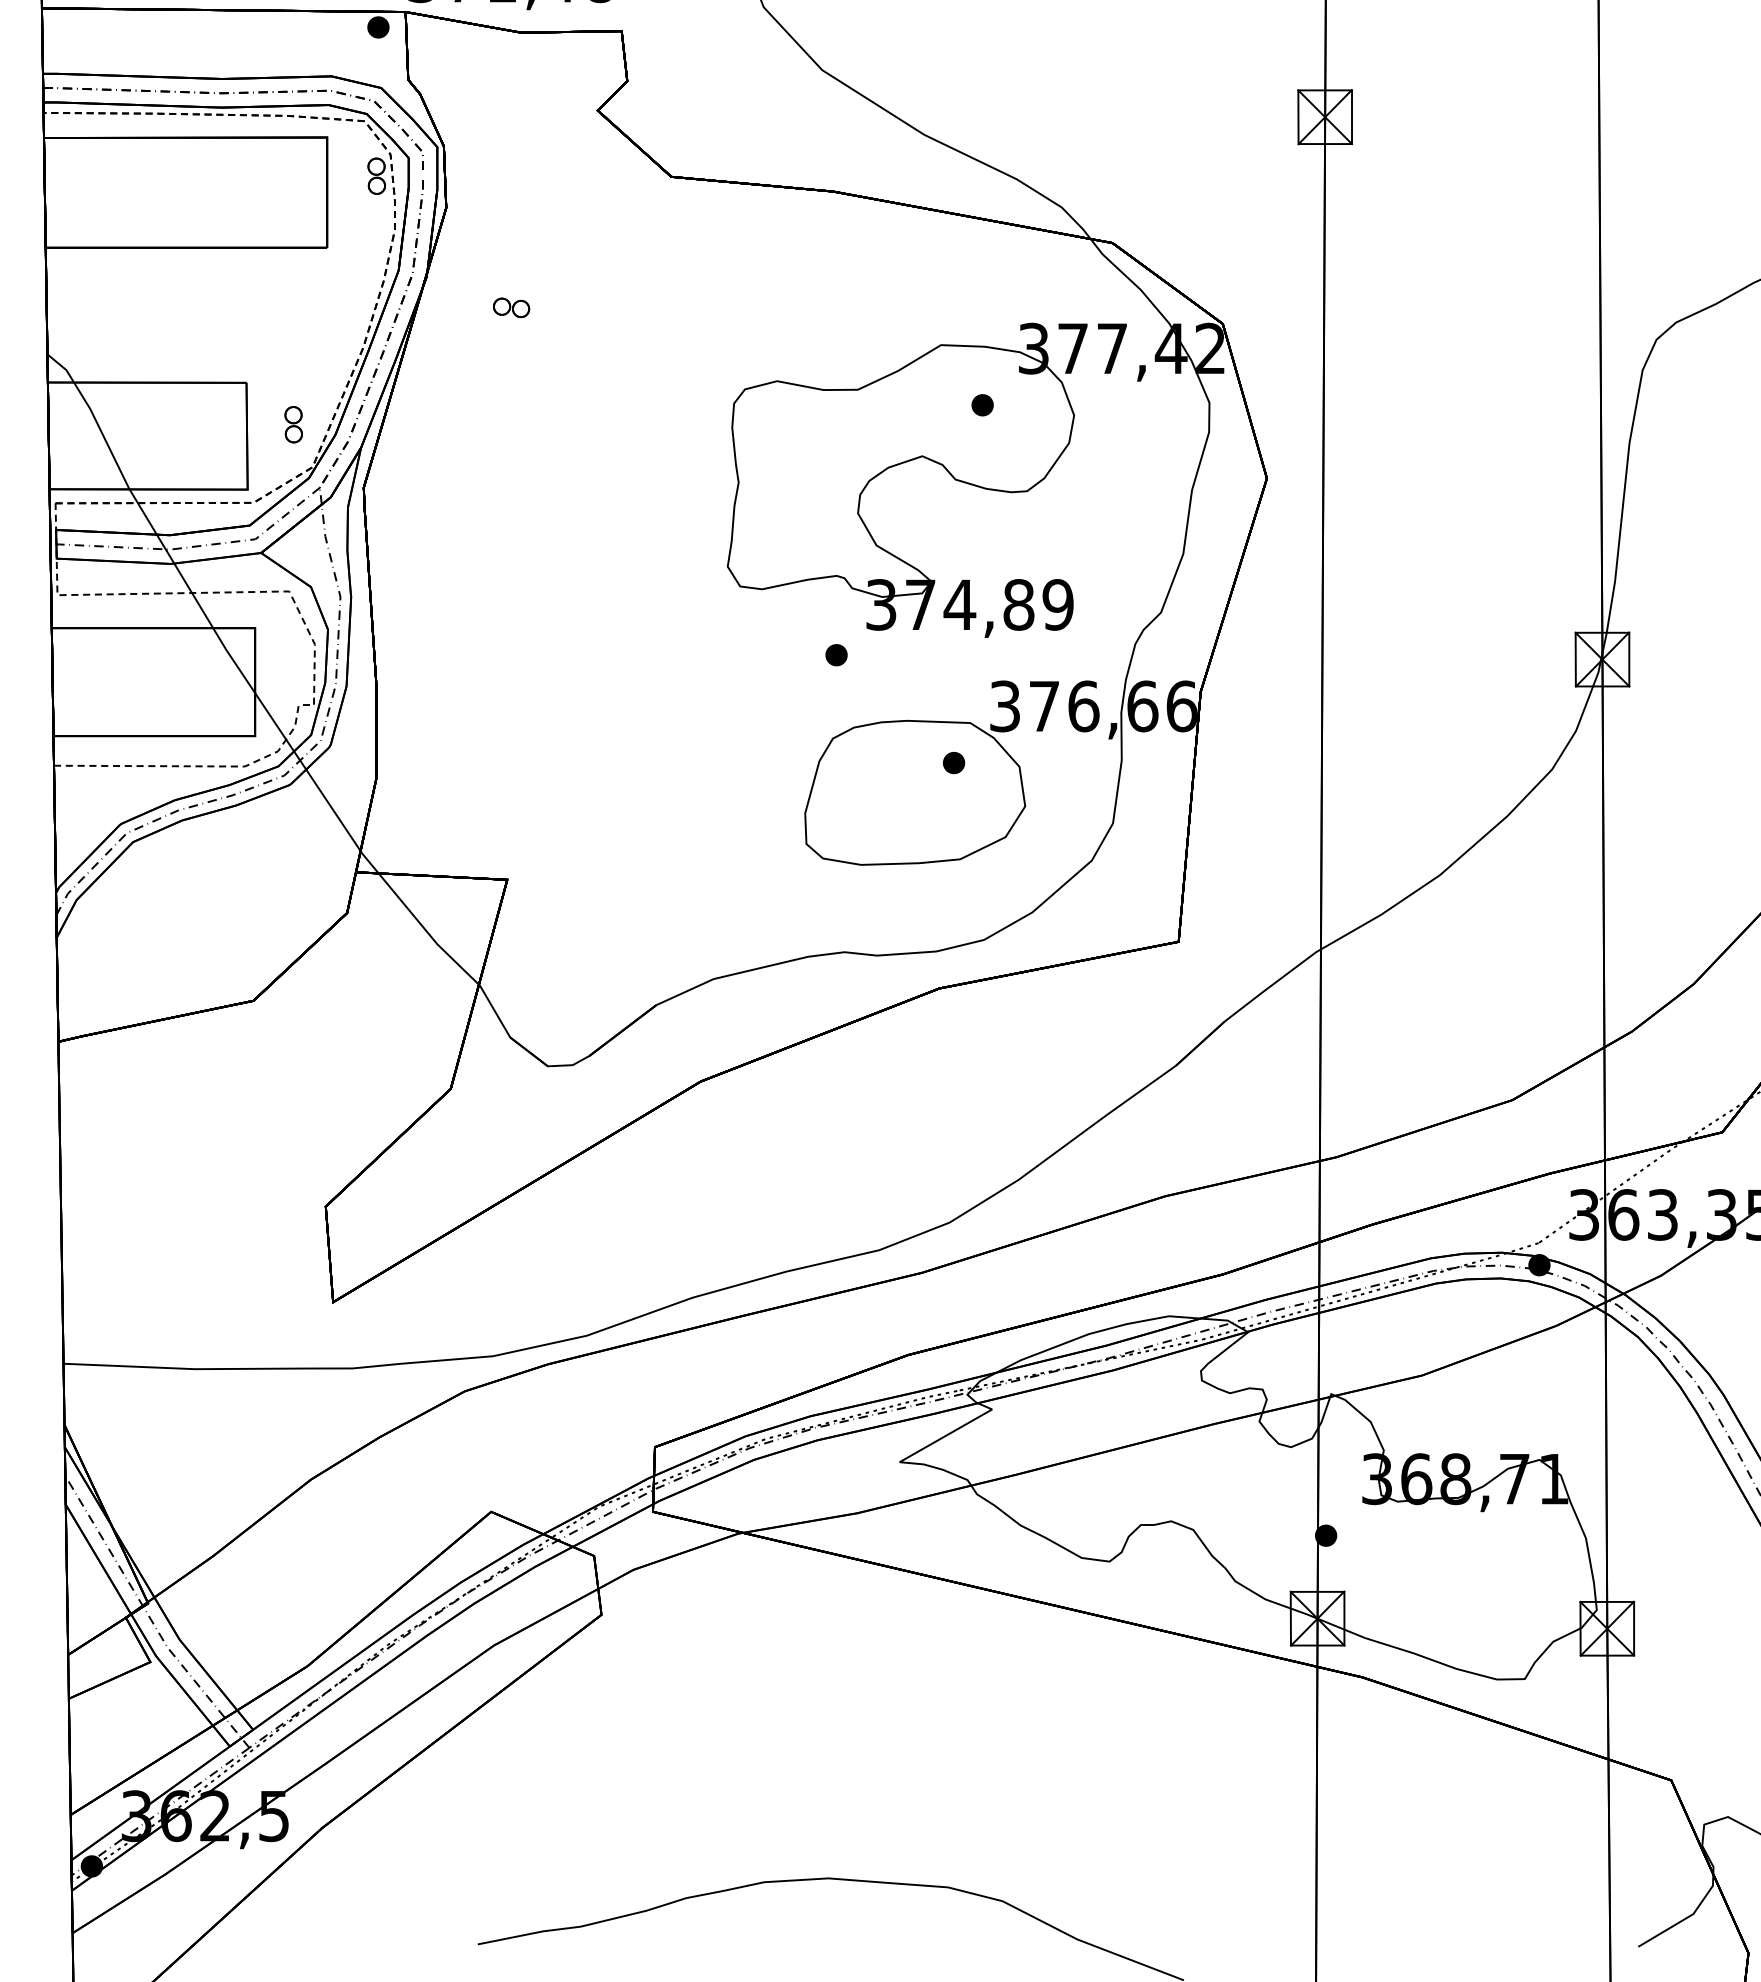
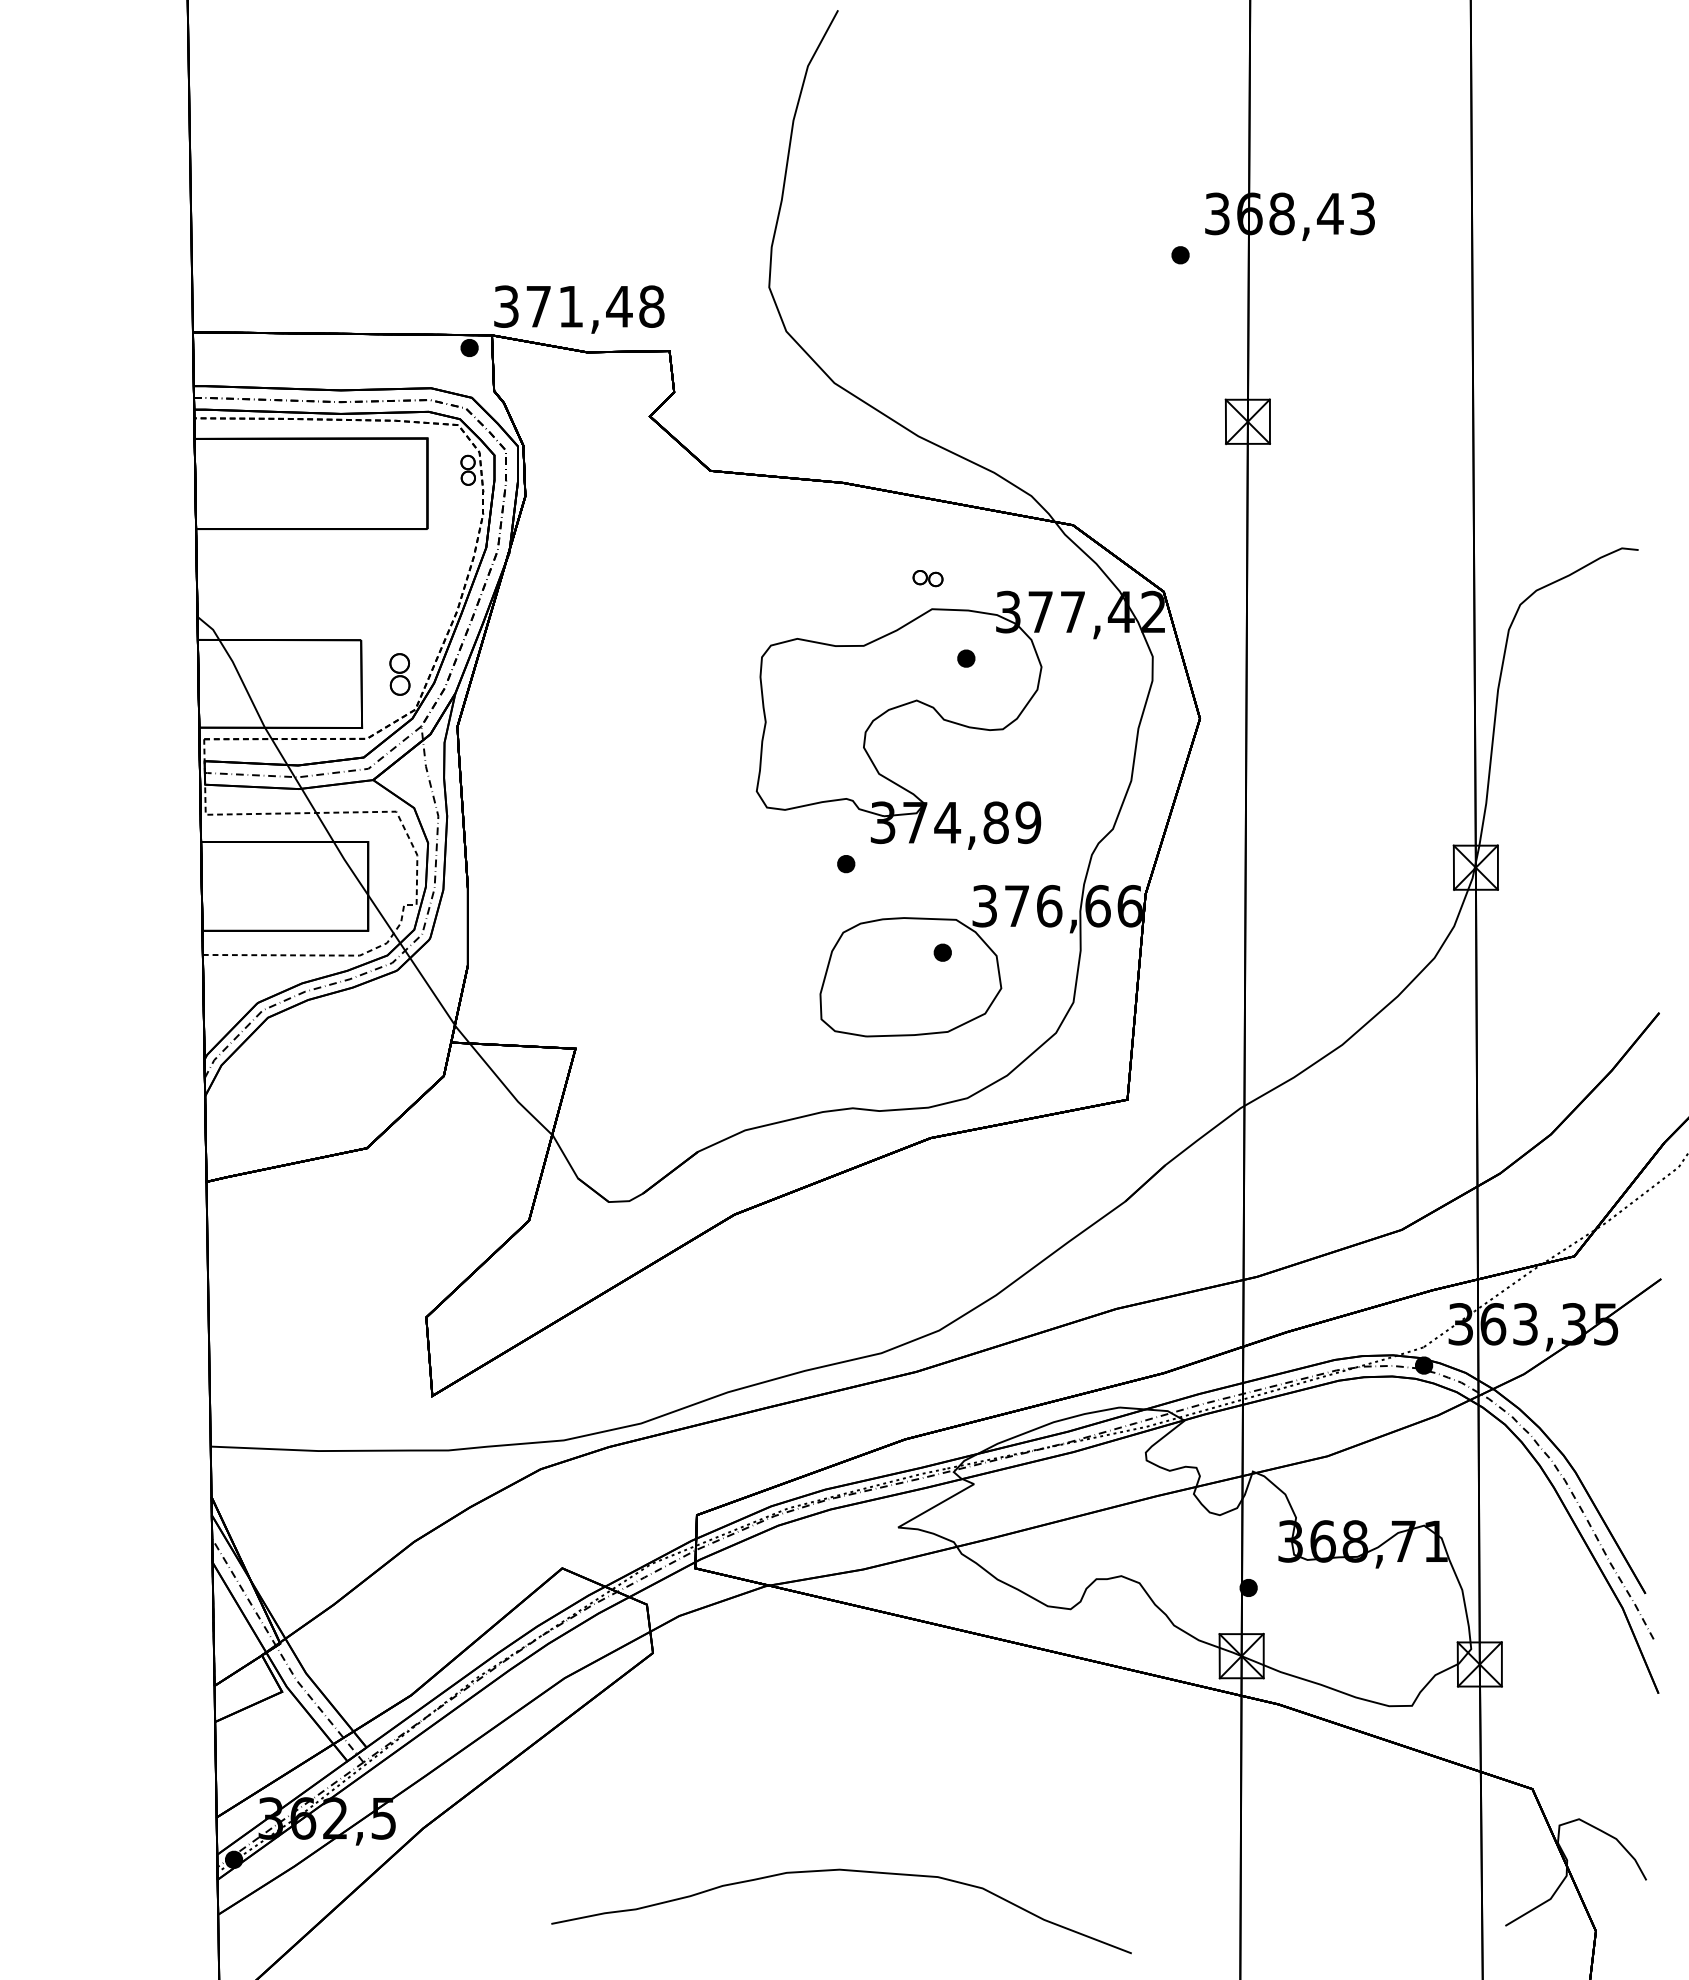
part: (510, 307) -> (927, 578), moved
part: (293, 424) -> (399, 674), size x1.4

